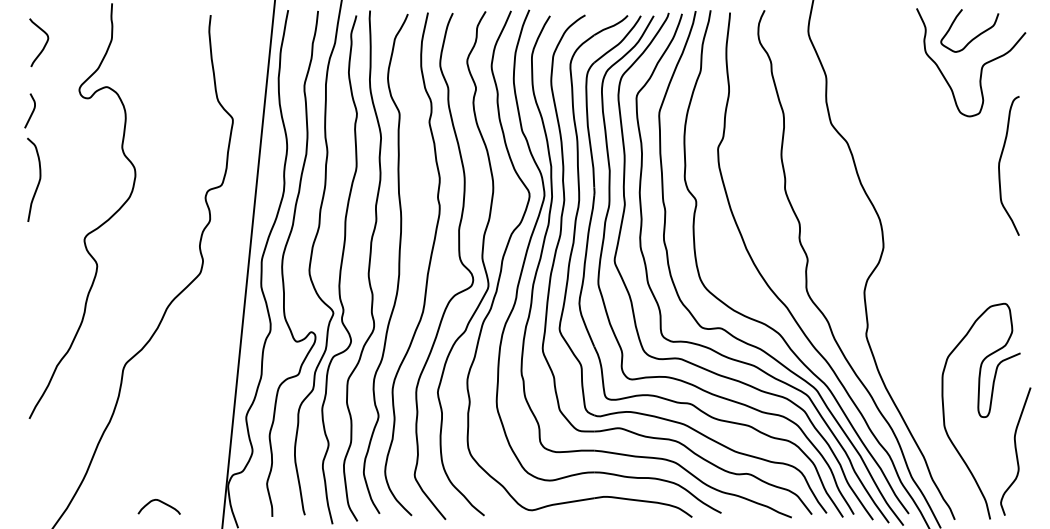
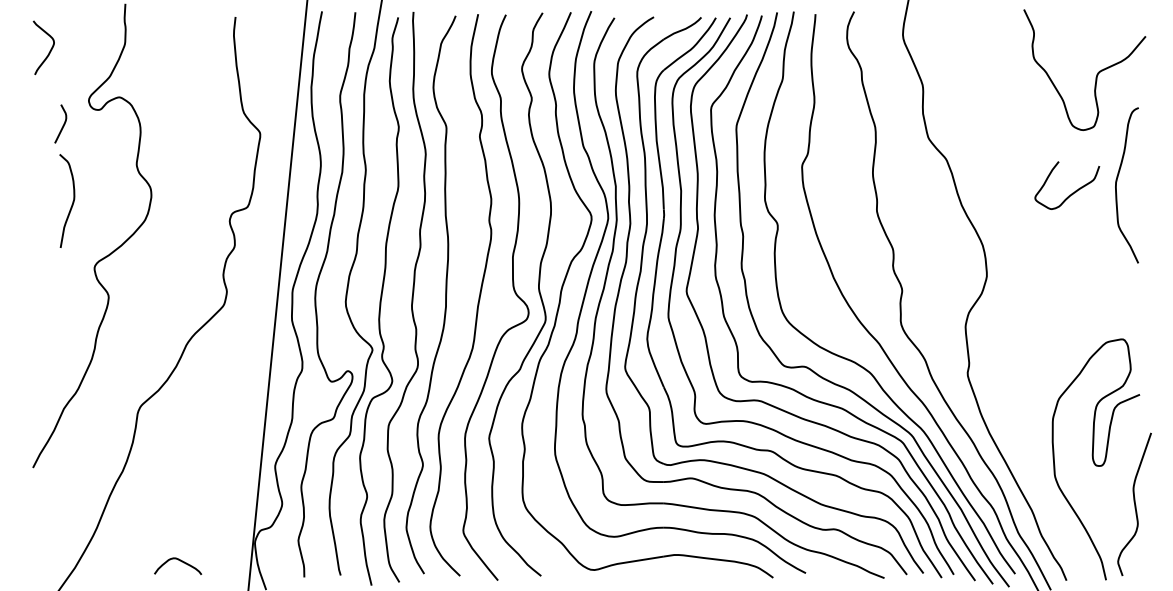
curve: (974, 37) -> (1072, 192), moved
curve: (31, 112) -> (62, 125), moved
curve: (38, 180) -> (72, 201), moved

